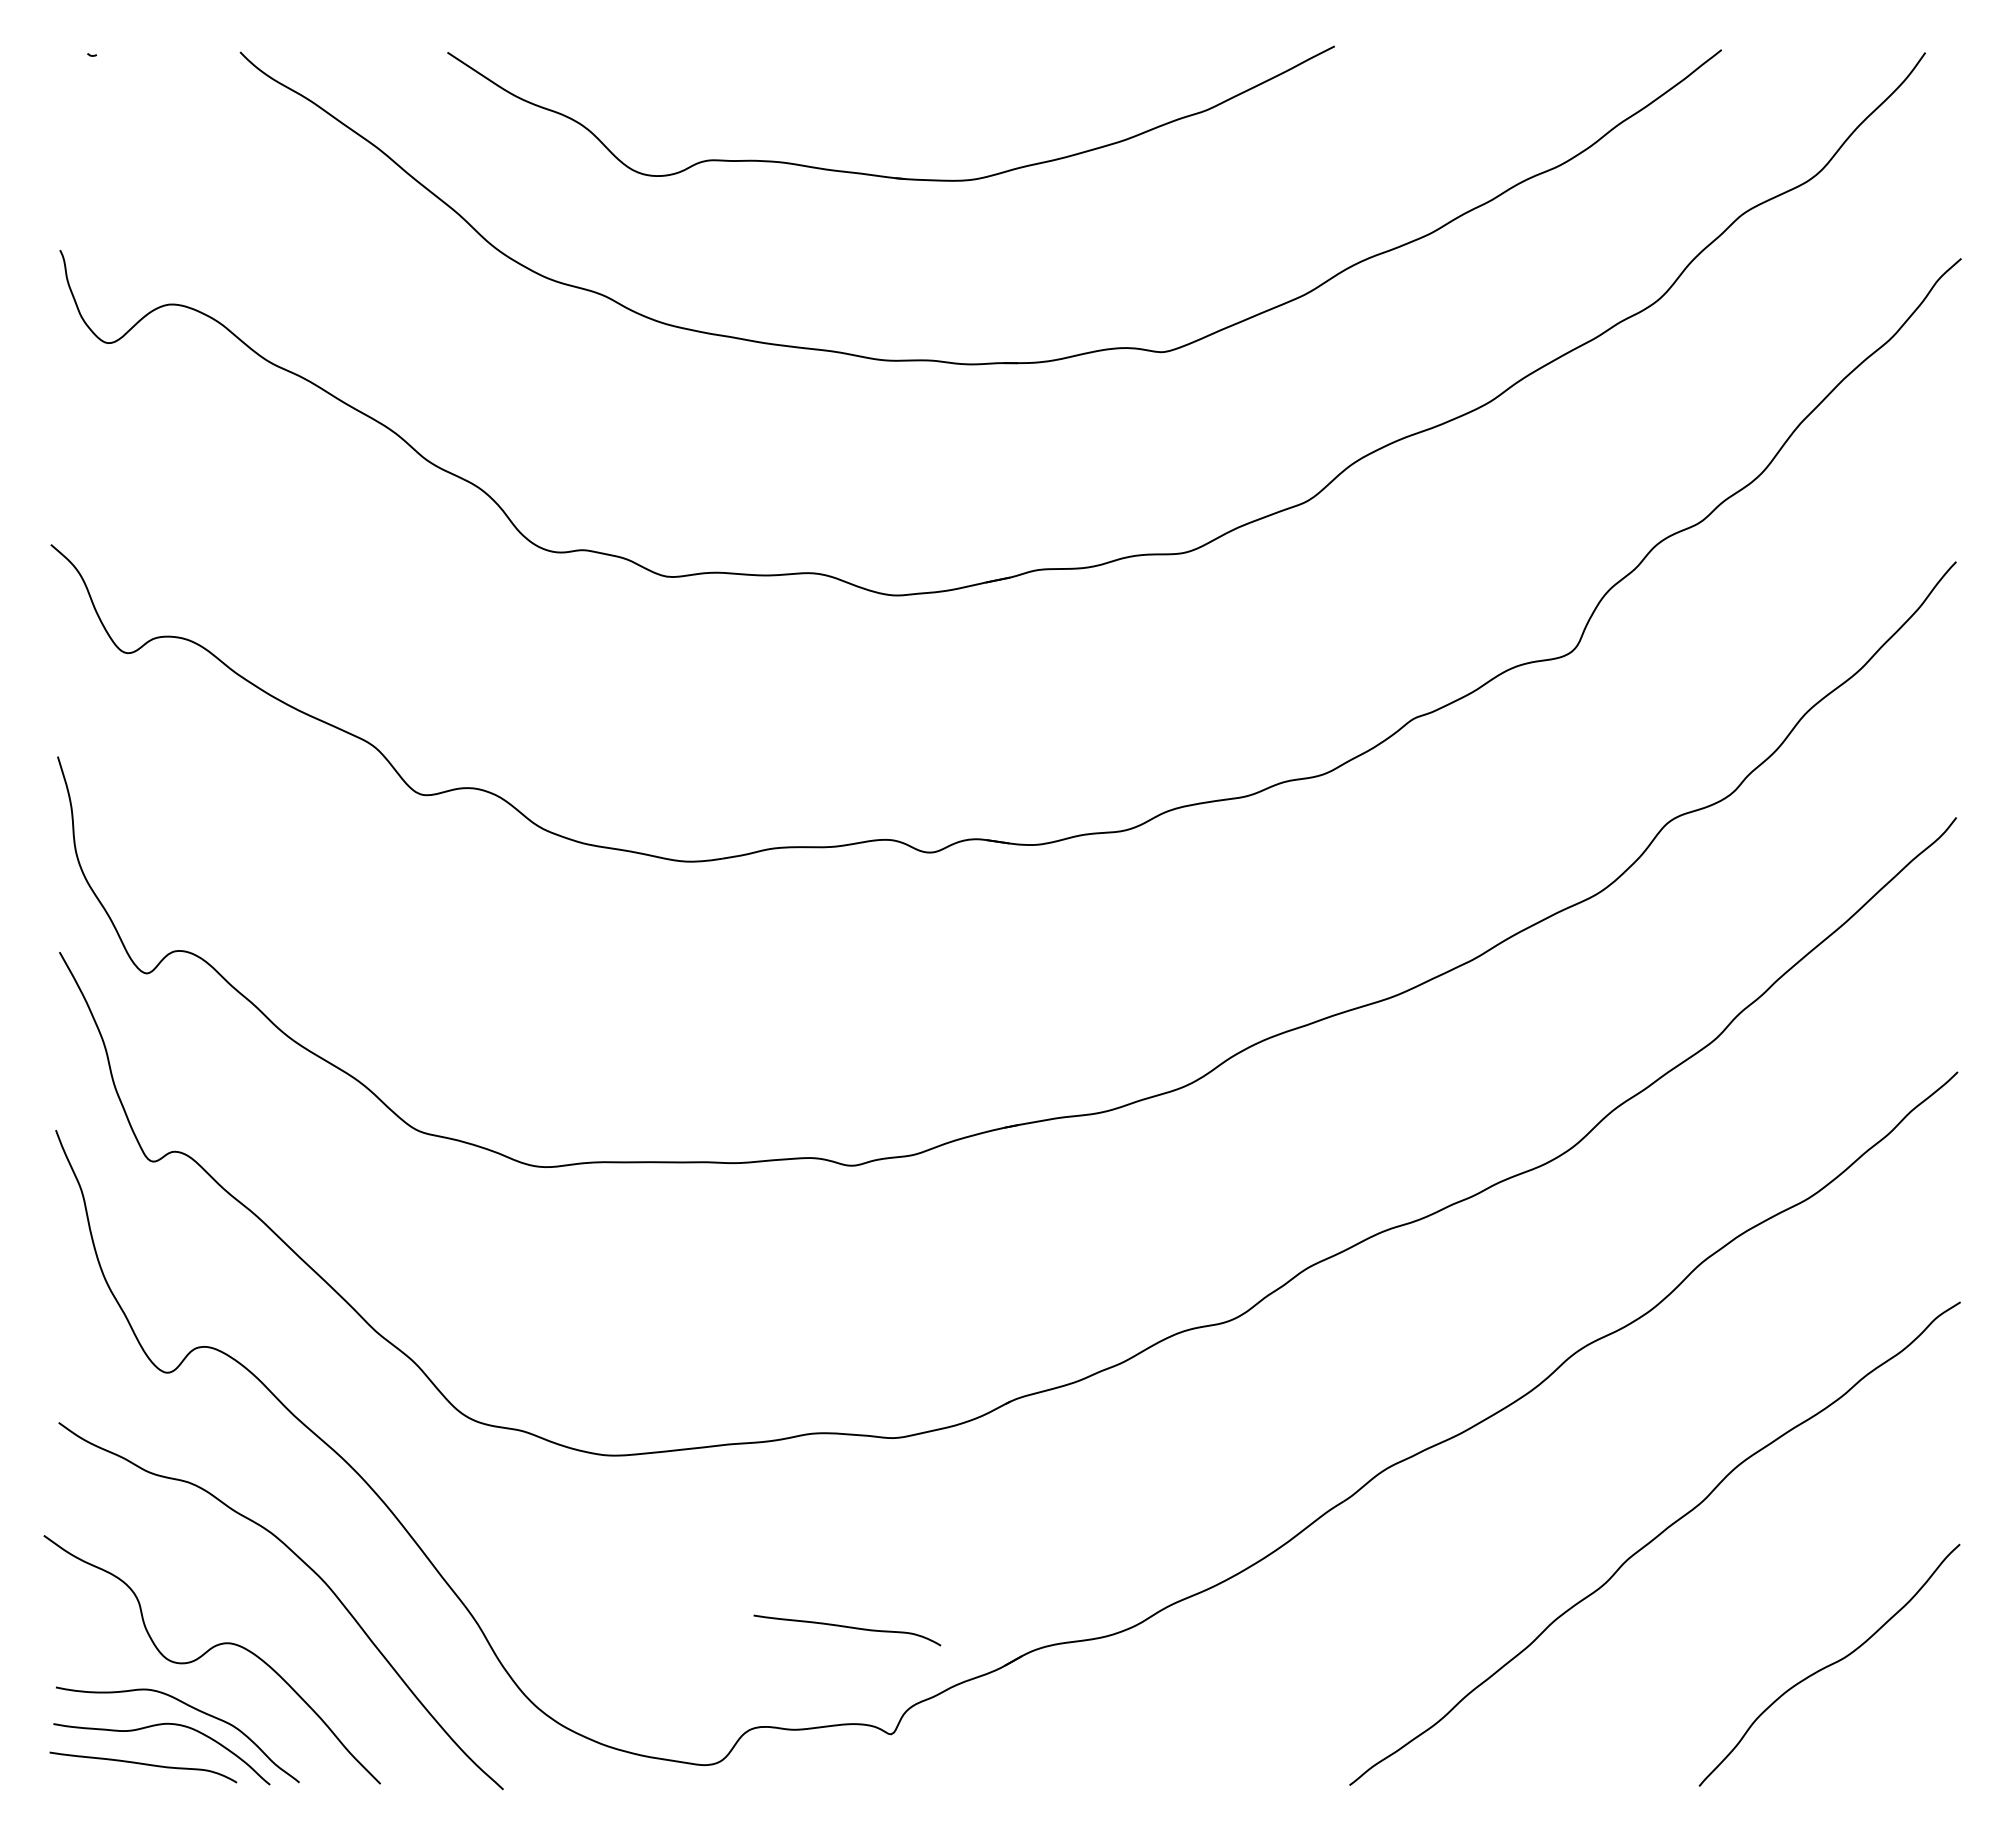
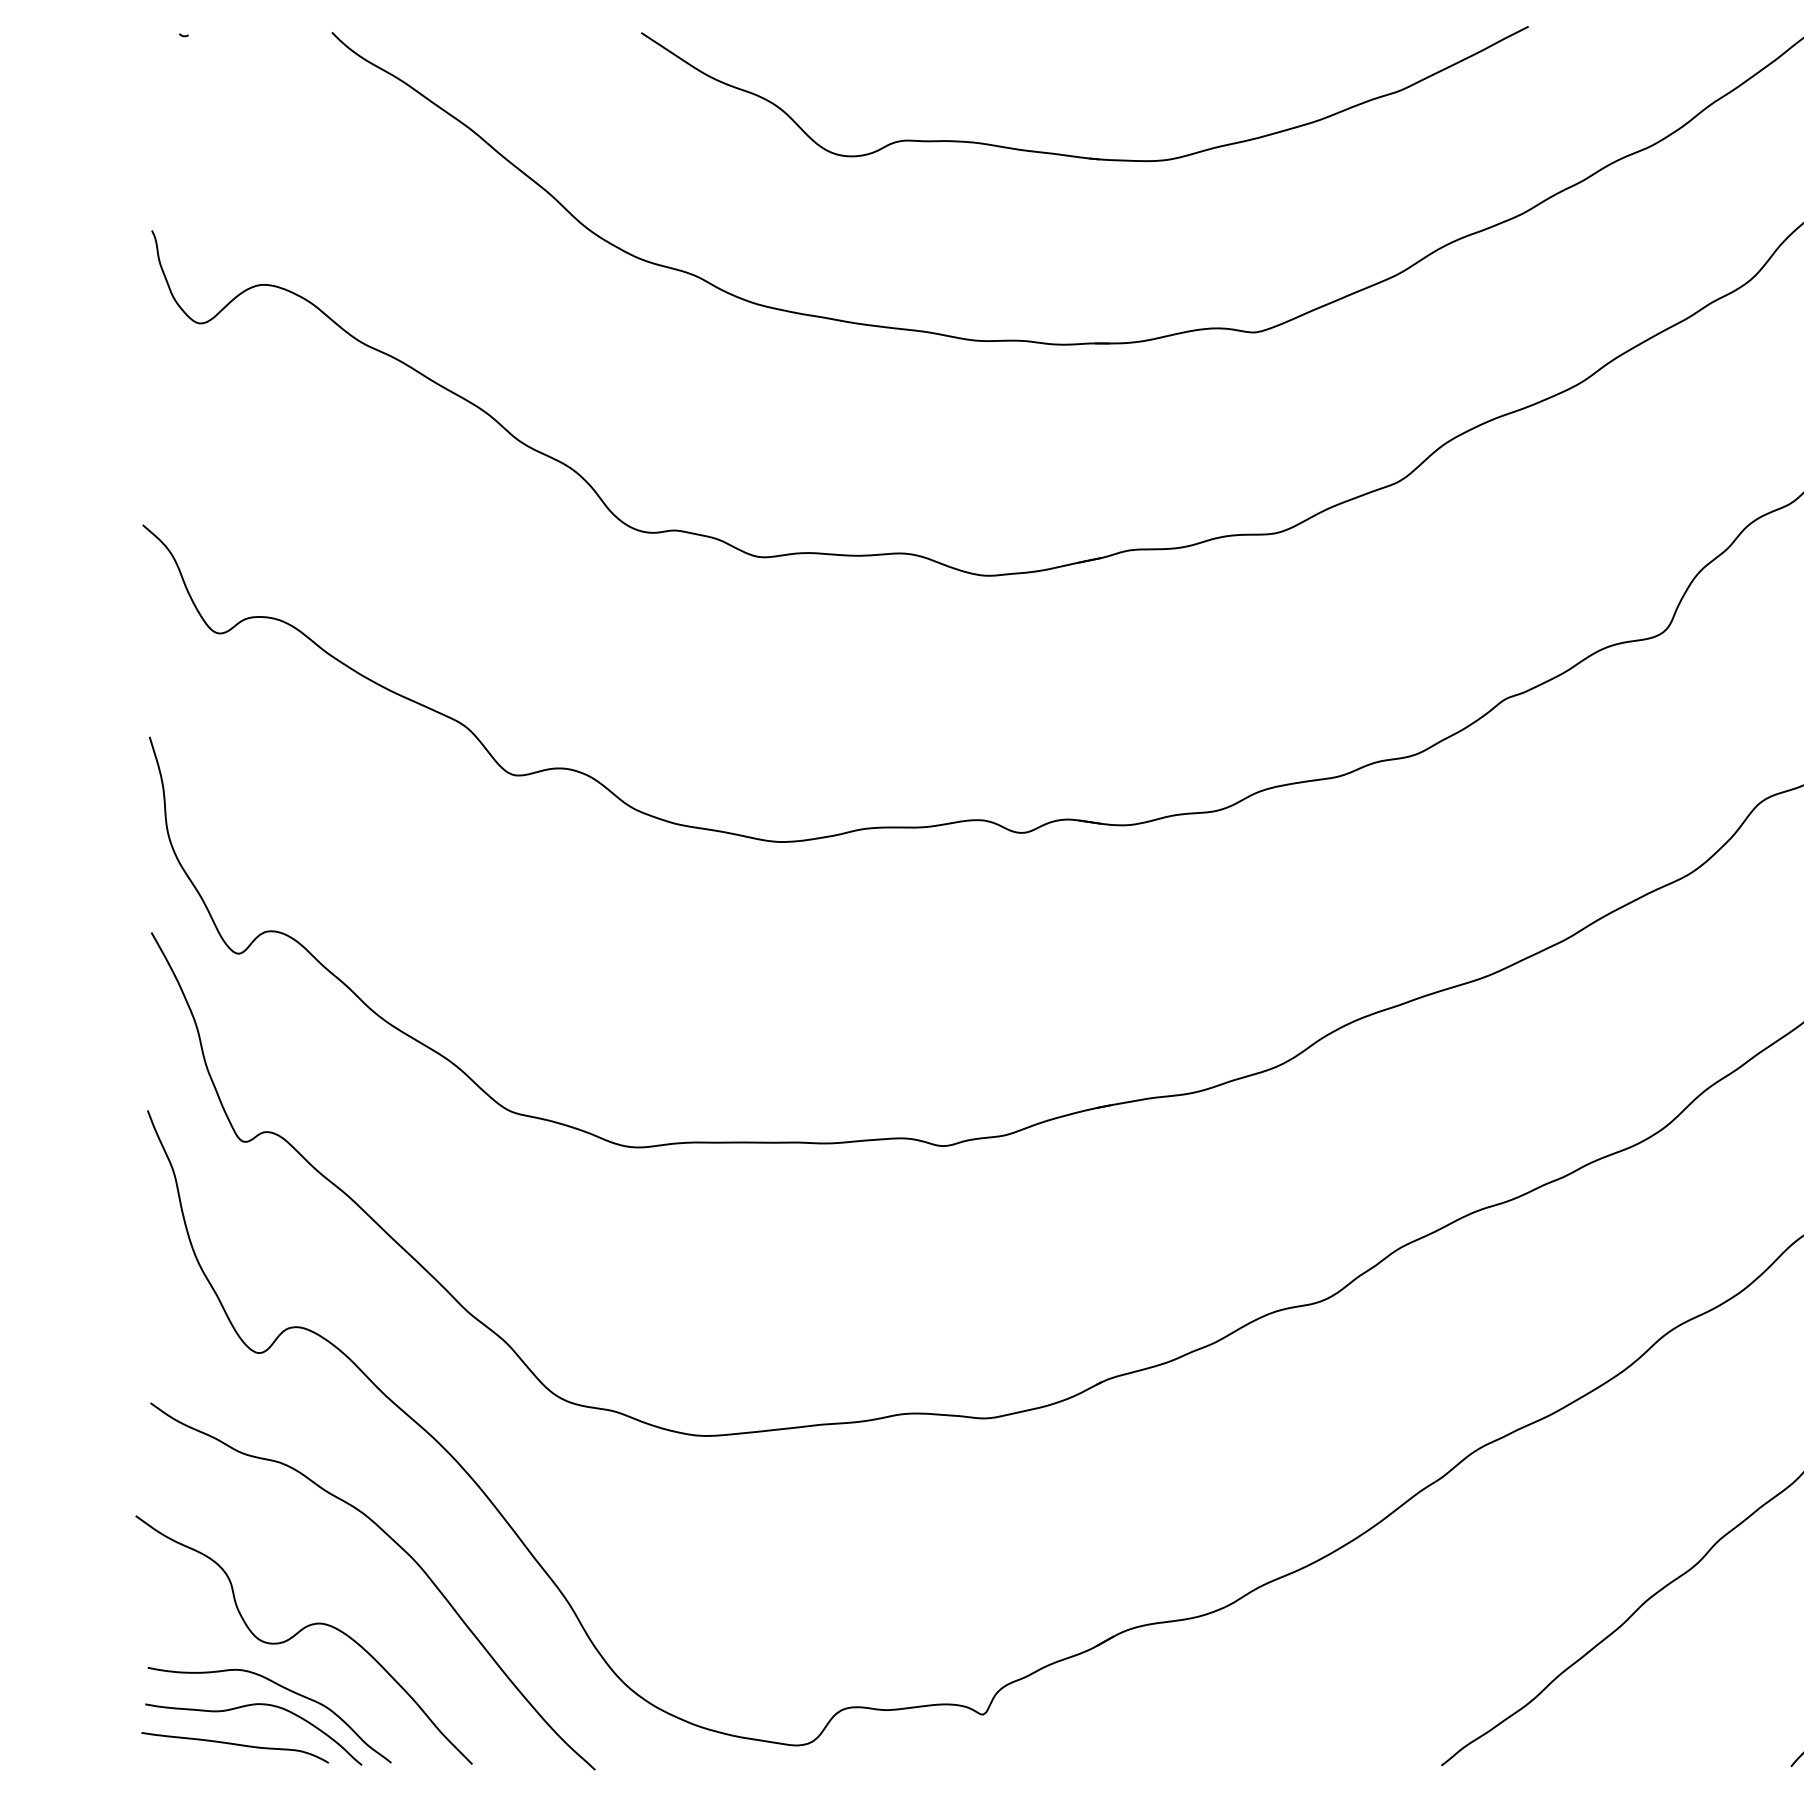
part: (884, 175) -> (1078, 155), moved
curve: (848, 1628) -> (940, 1608), removed

